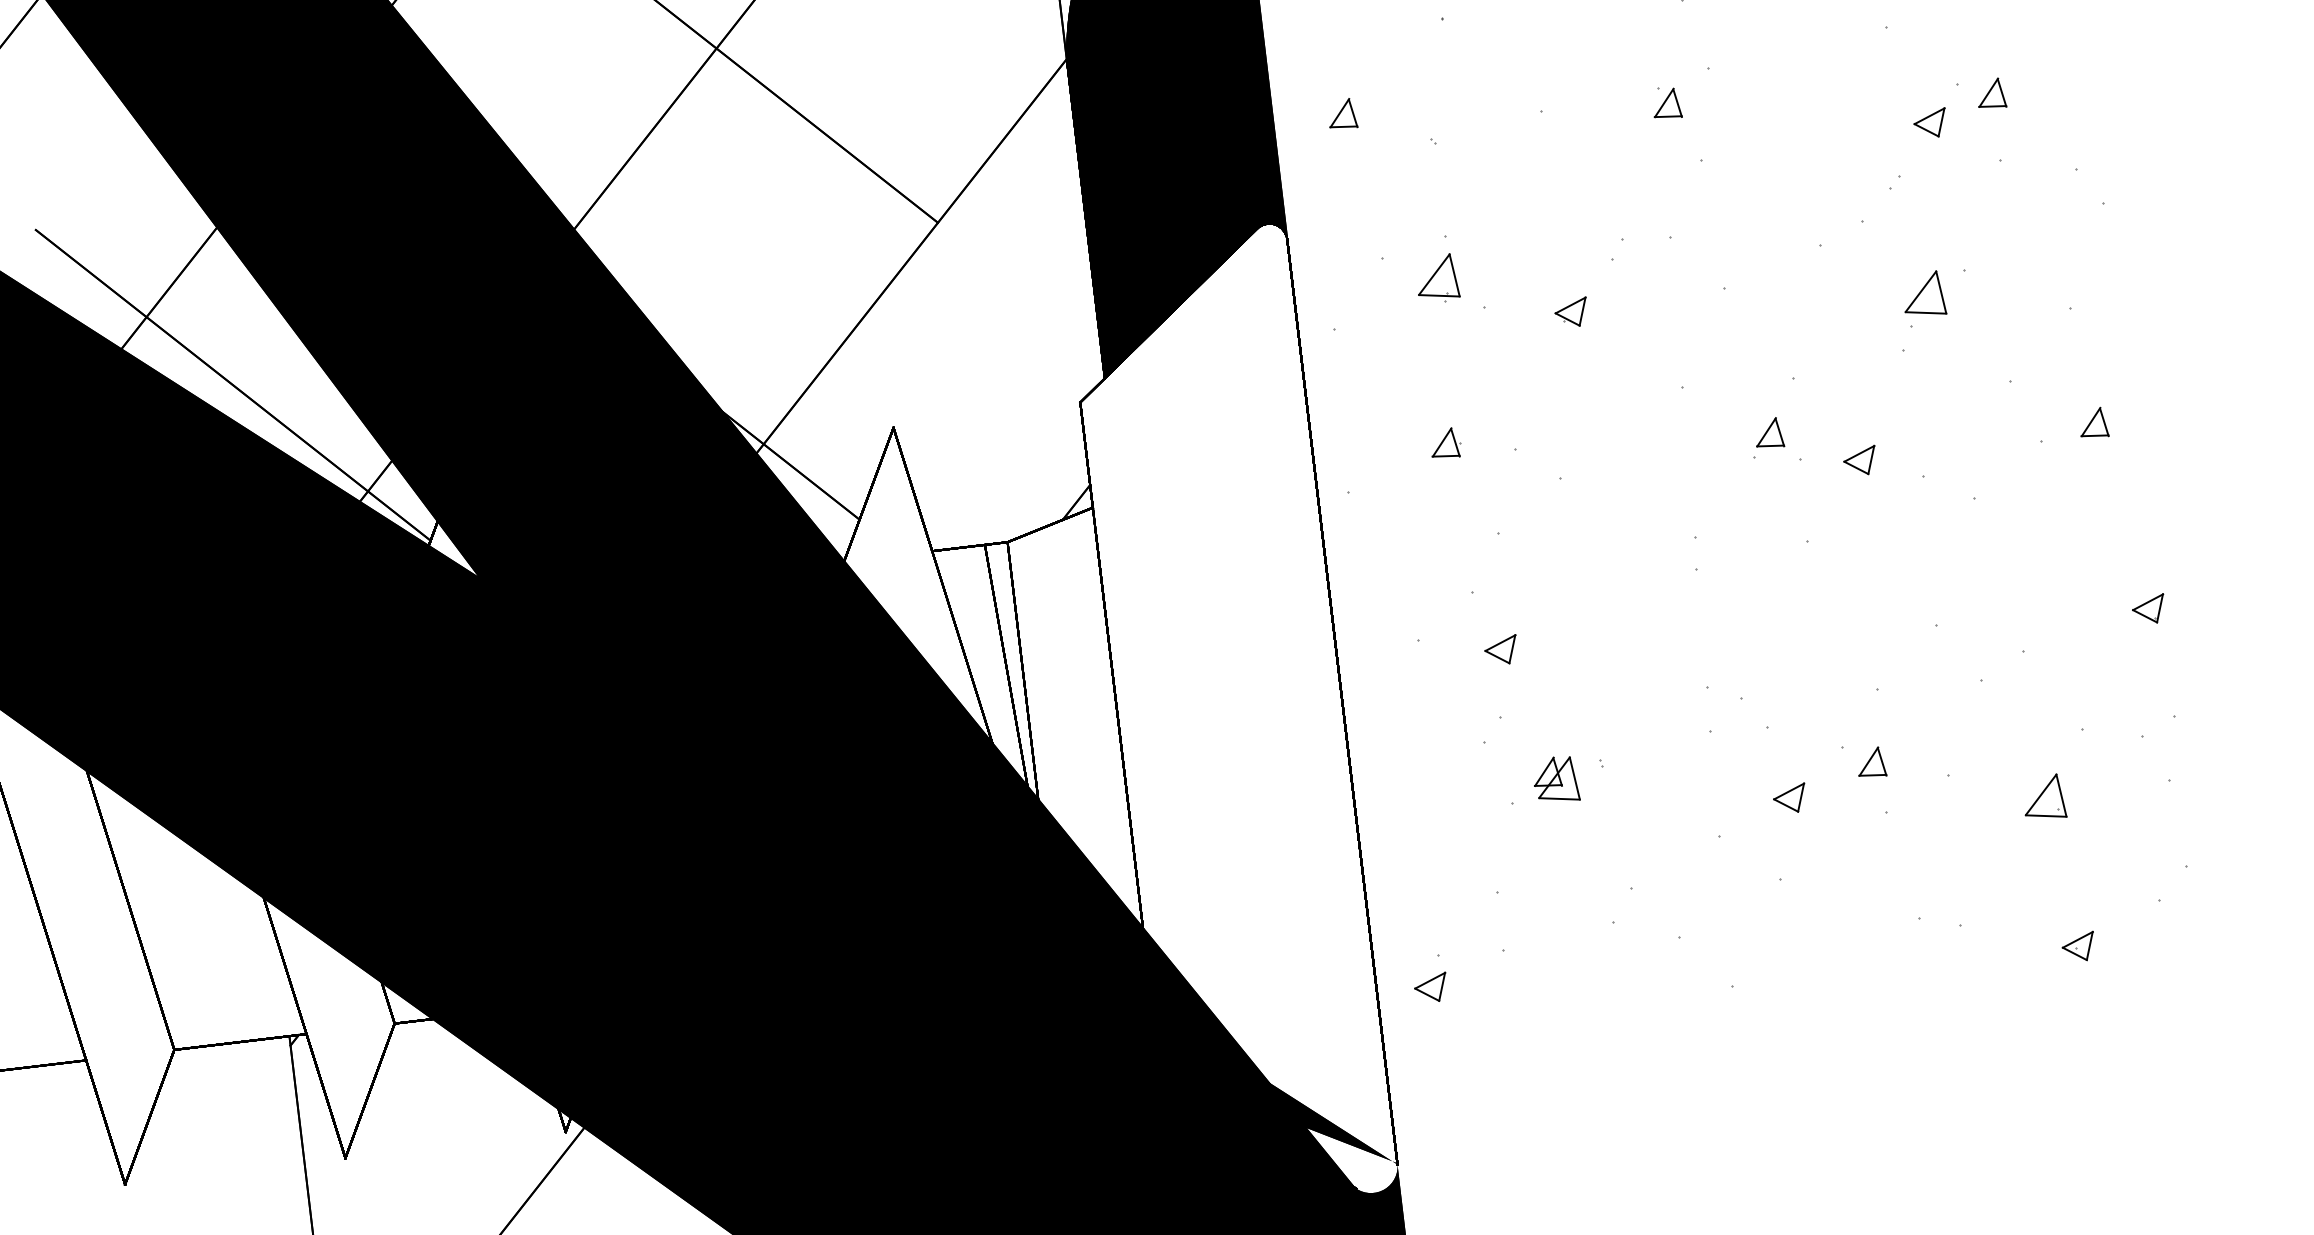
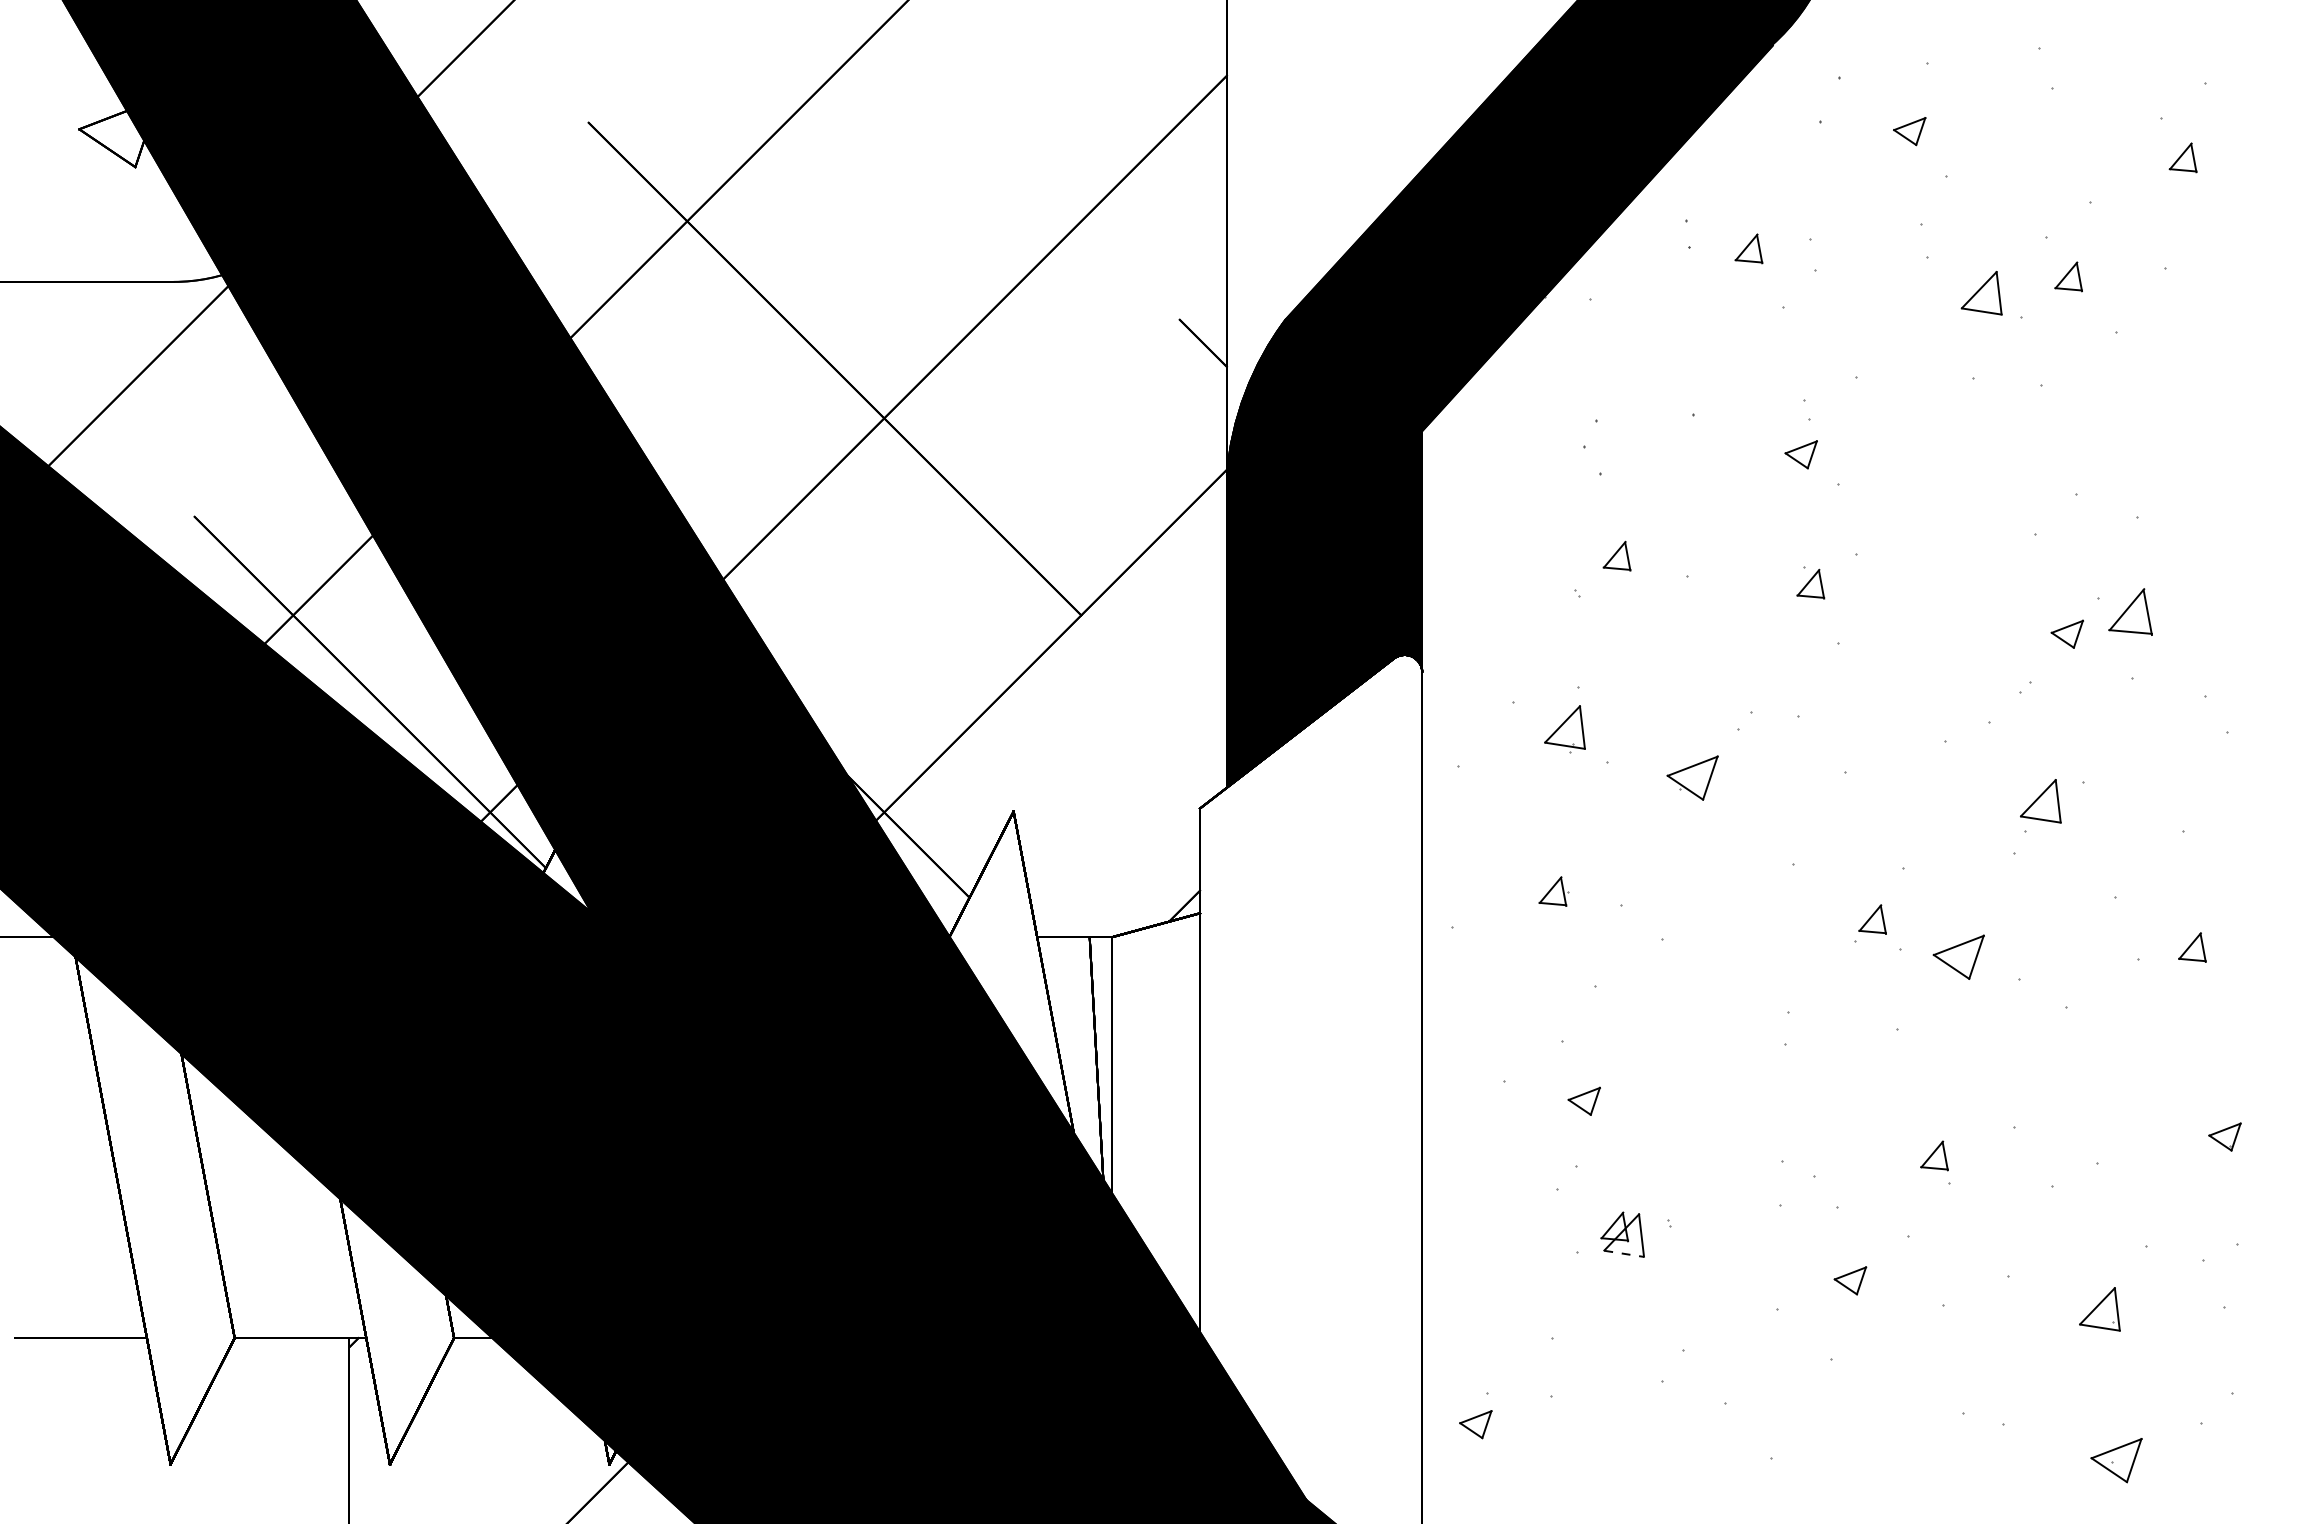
part: (1991, 94) -> (2130, 612), size x1.6
part: (1341, 113) -> (1616, 555), moved
part: (1571, 312) -> (1692, 777), size x1.6
part: (1859, 461) -> (1958, 957), size x1.6
part: (1871, 762) -> (1934, 1155), moved
line: (1559, 798) -> (1624, 1253), solid -> dashed
part: (2078, 946) -> (2116, 1459), size x1.6

